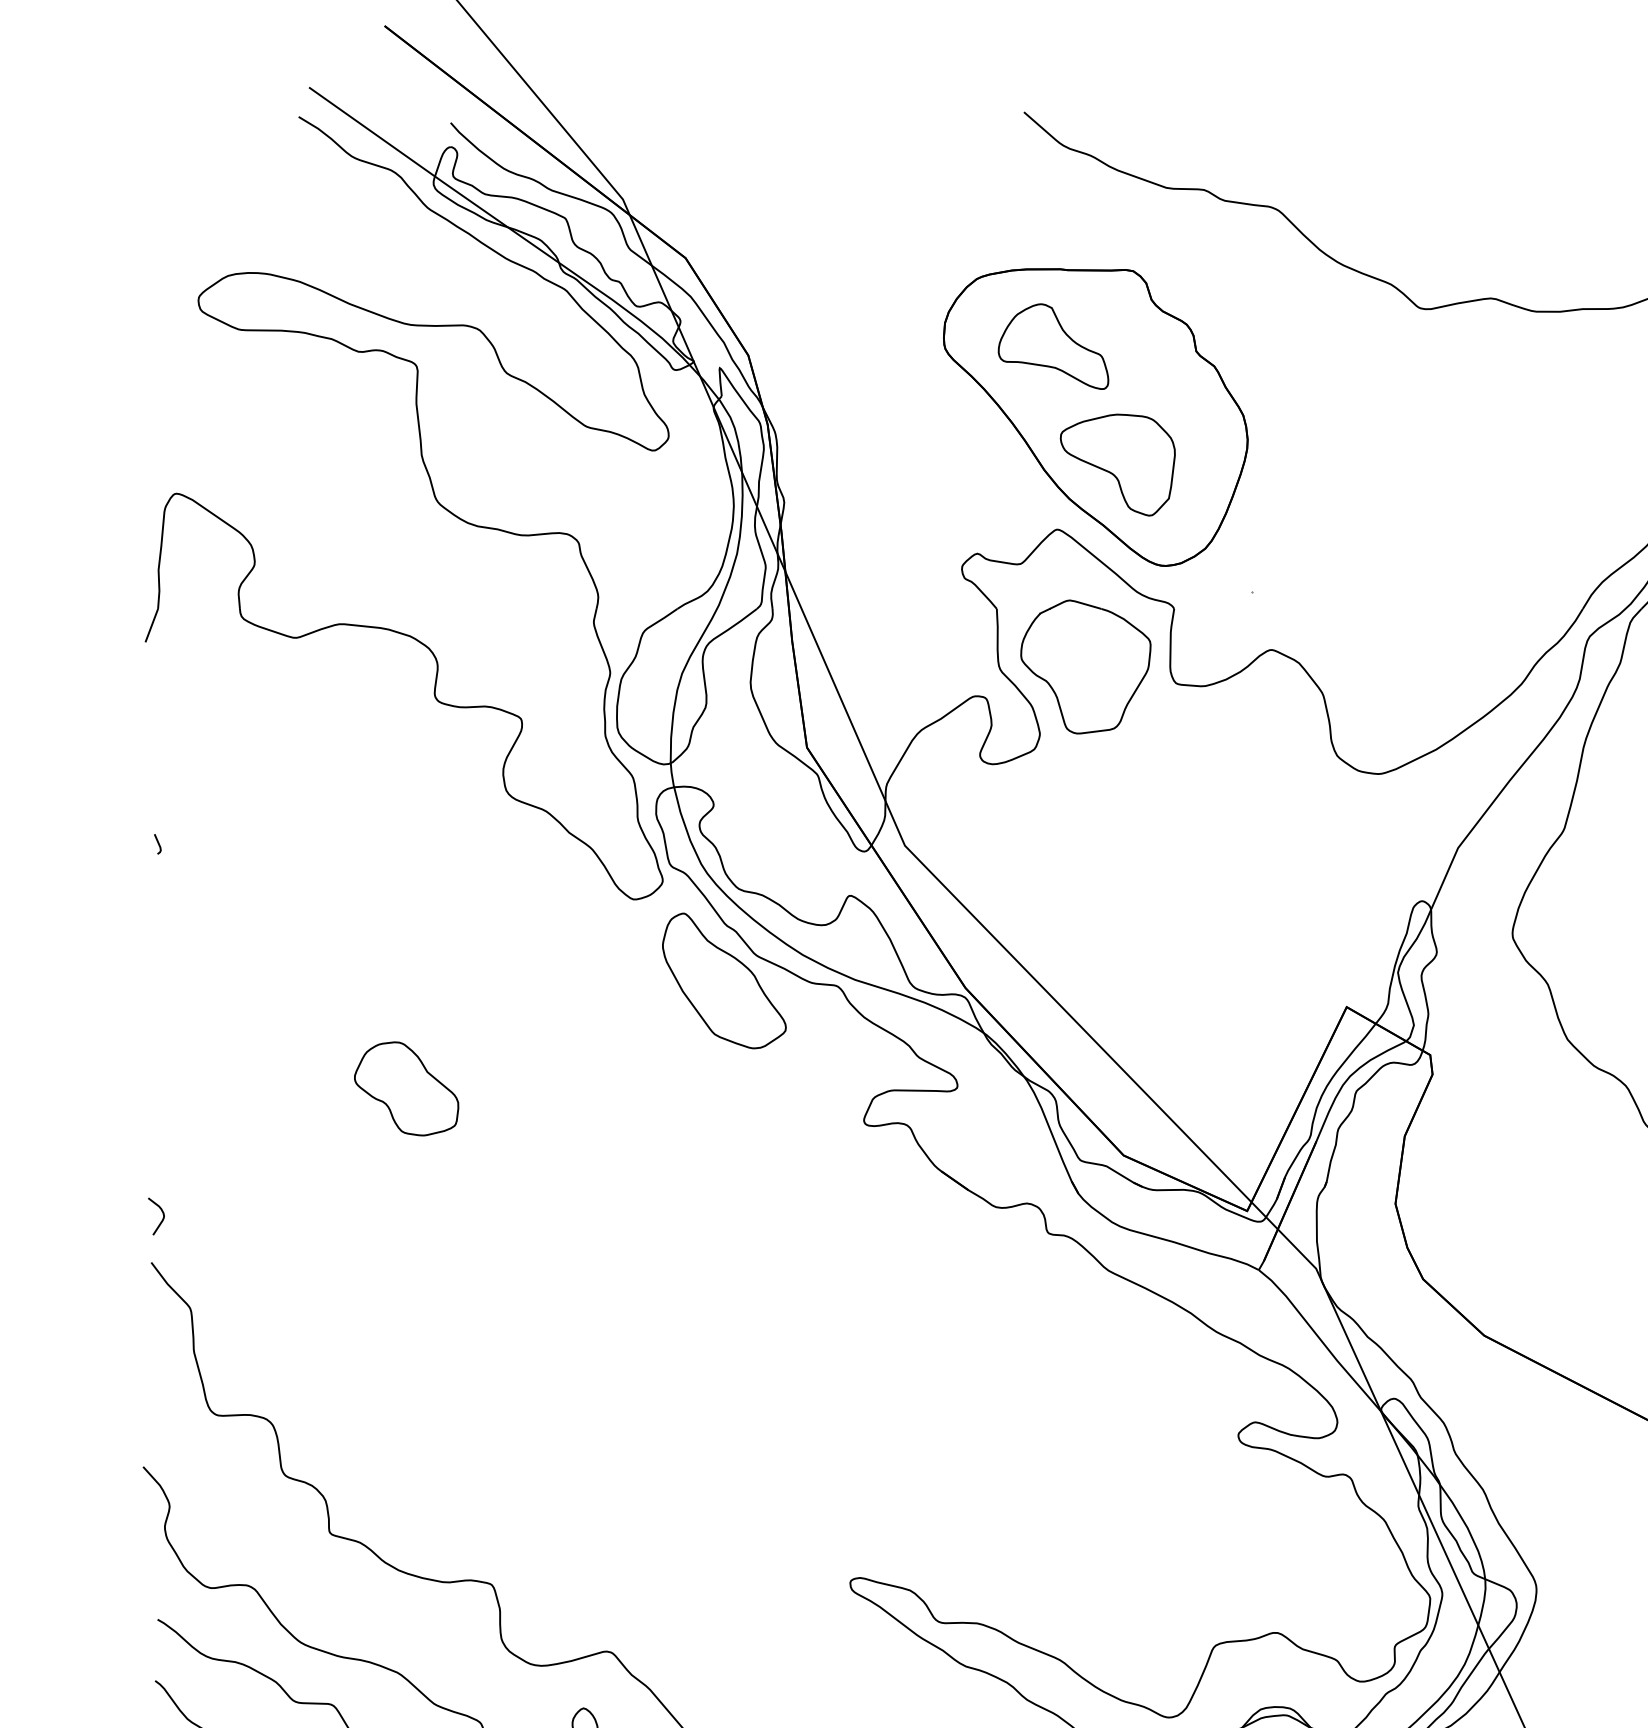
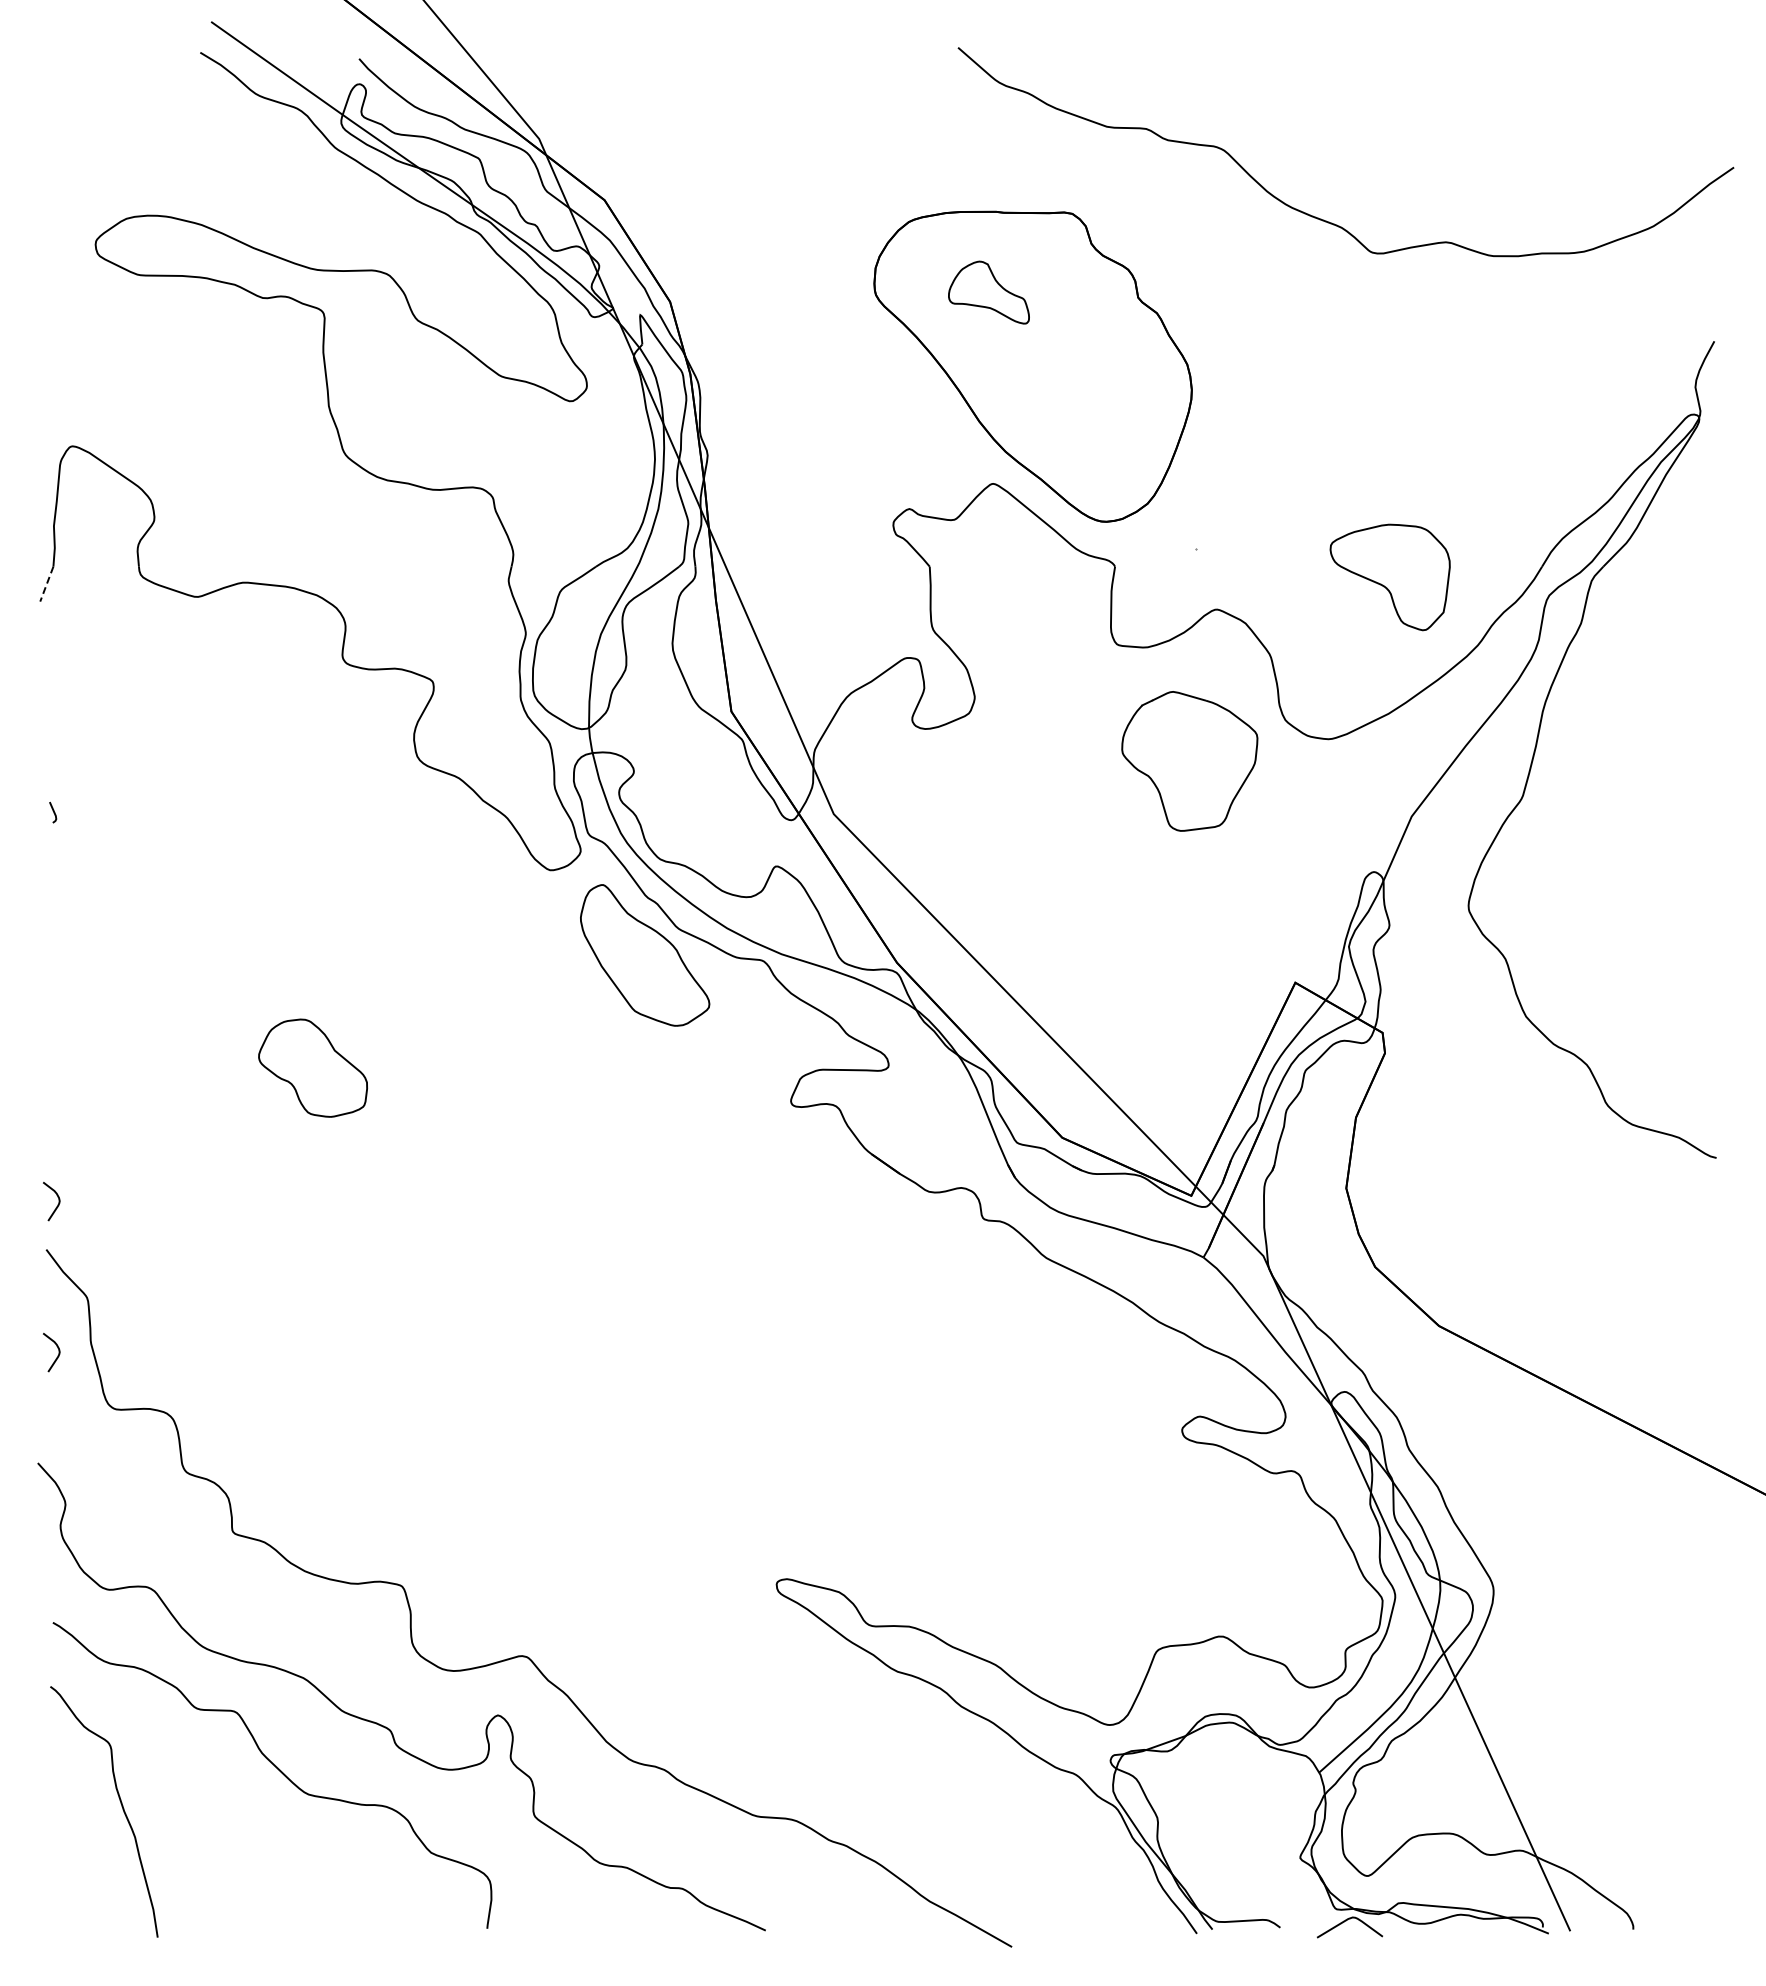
part: (1053, 346) -> (988, 292), size x0.7
part: (1117, 465) -> (1389, 577), moved
line: (151, 625) -> (46, 584), solid -> dashed
part: (1085, 667) -> (1189, 761), moved
curve: (161, 1363) -> (57, 1355), added

